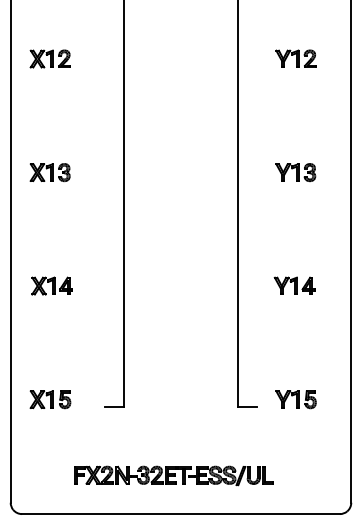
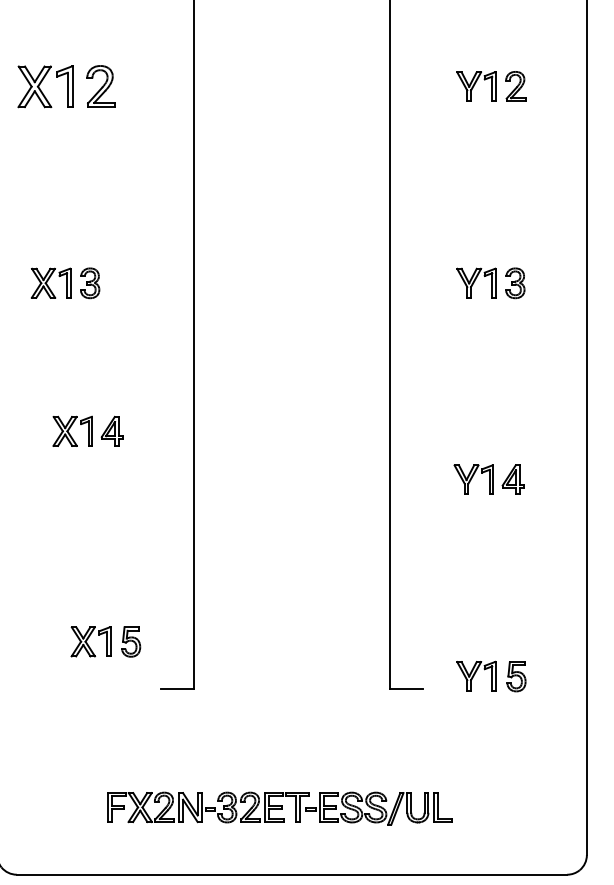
part: (49, 58) -> (64, 85), size x1.4
part: (51, 285) -> (86, 430), moved
part: (50, 399) -> (105, 641), moved

